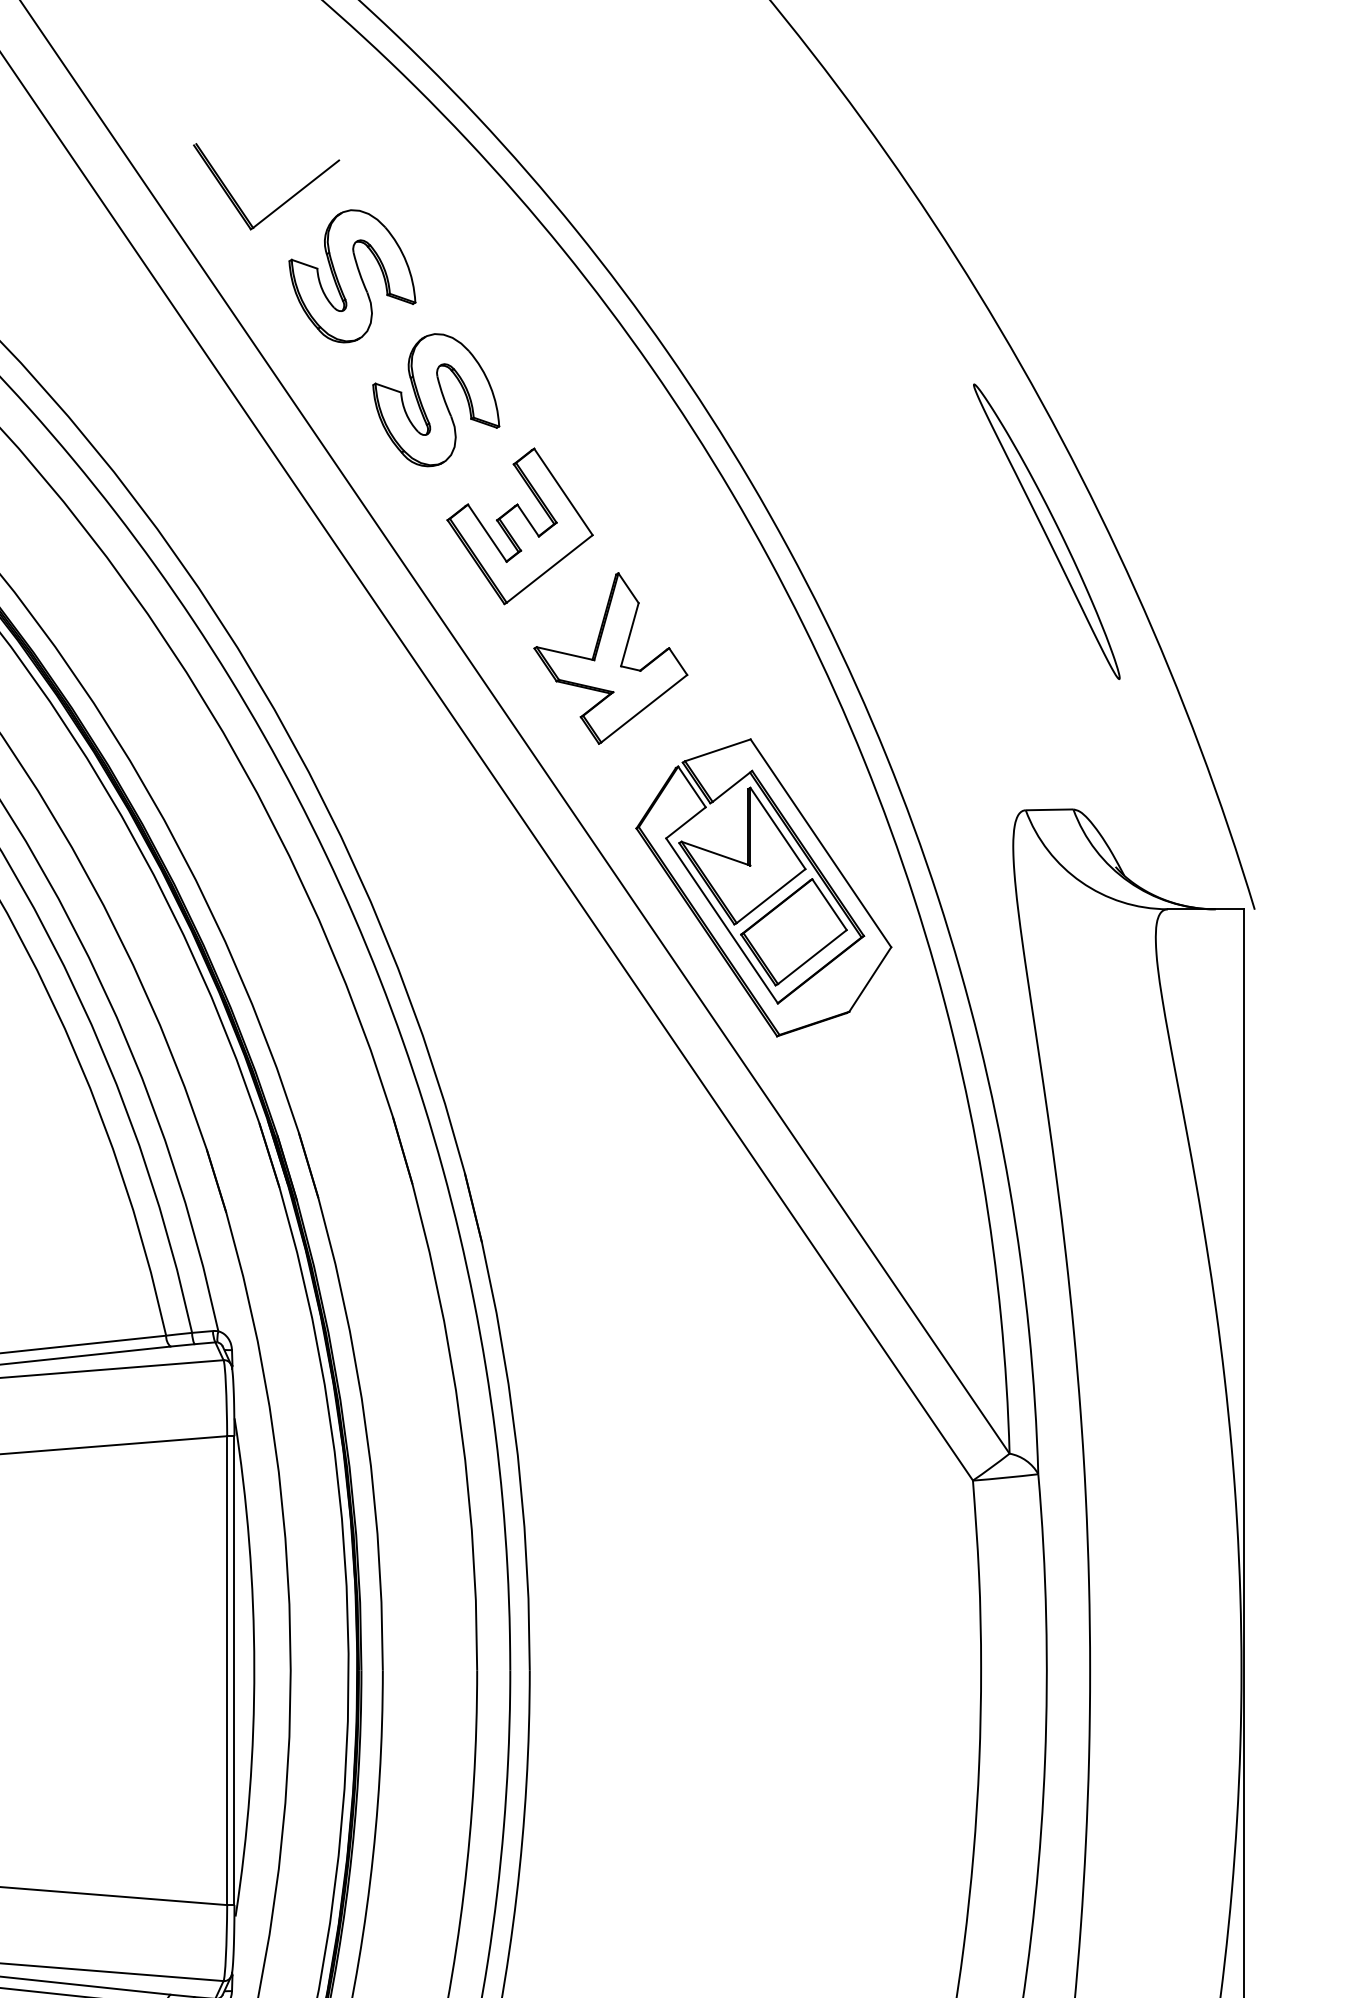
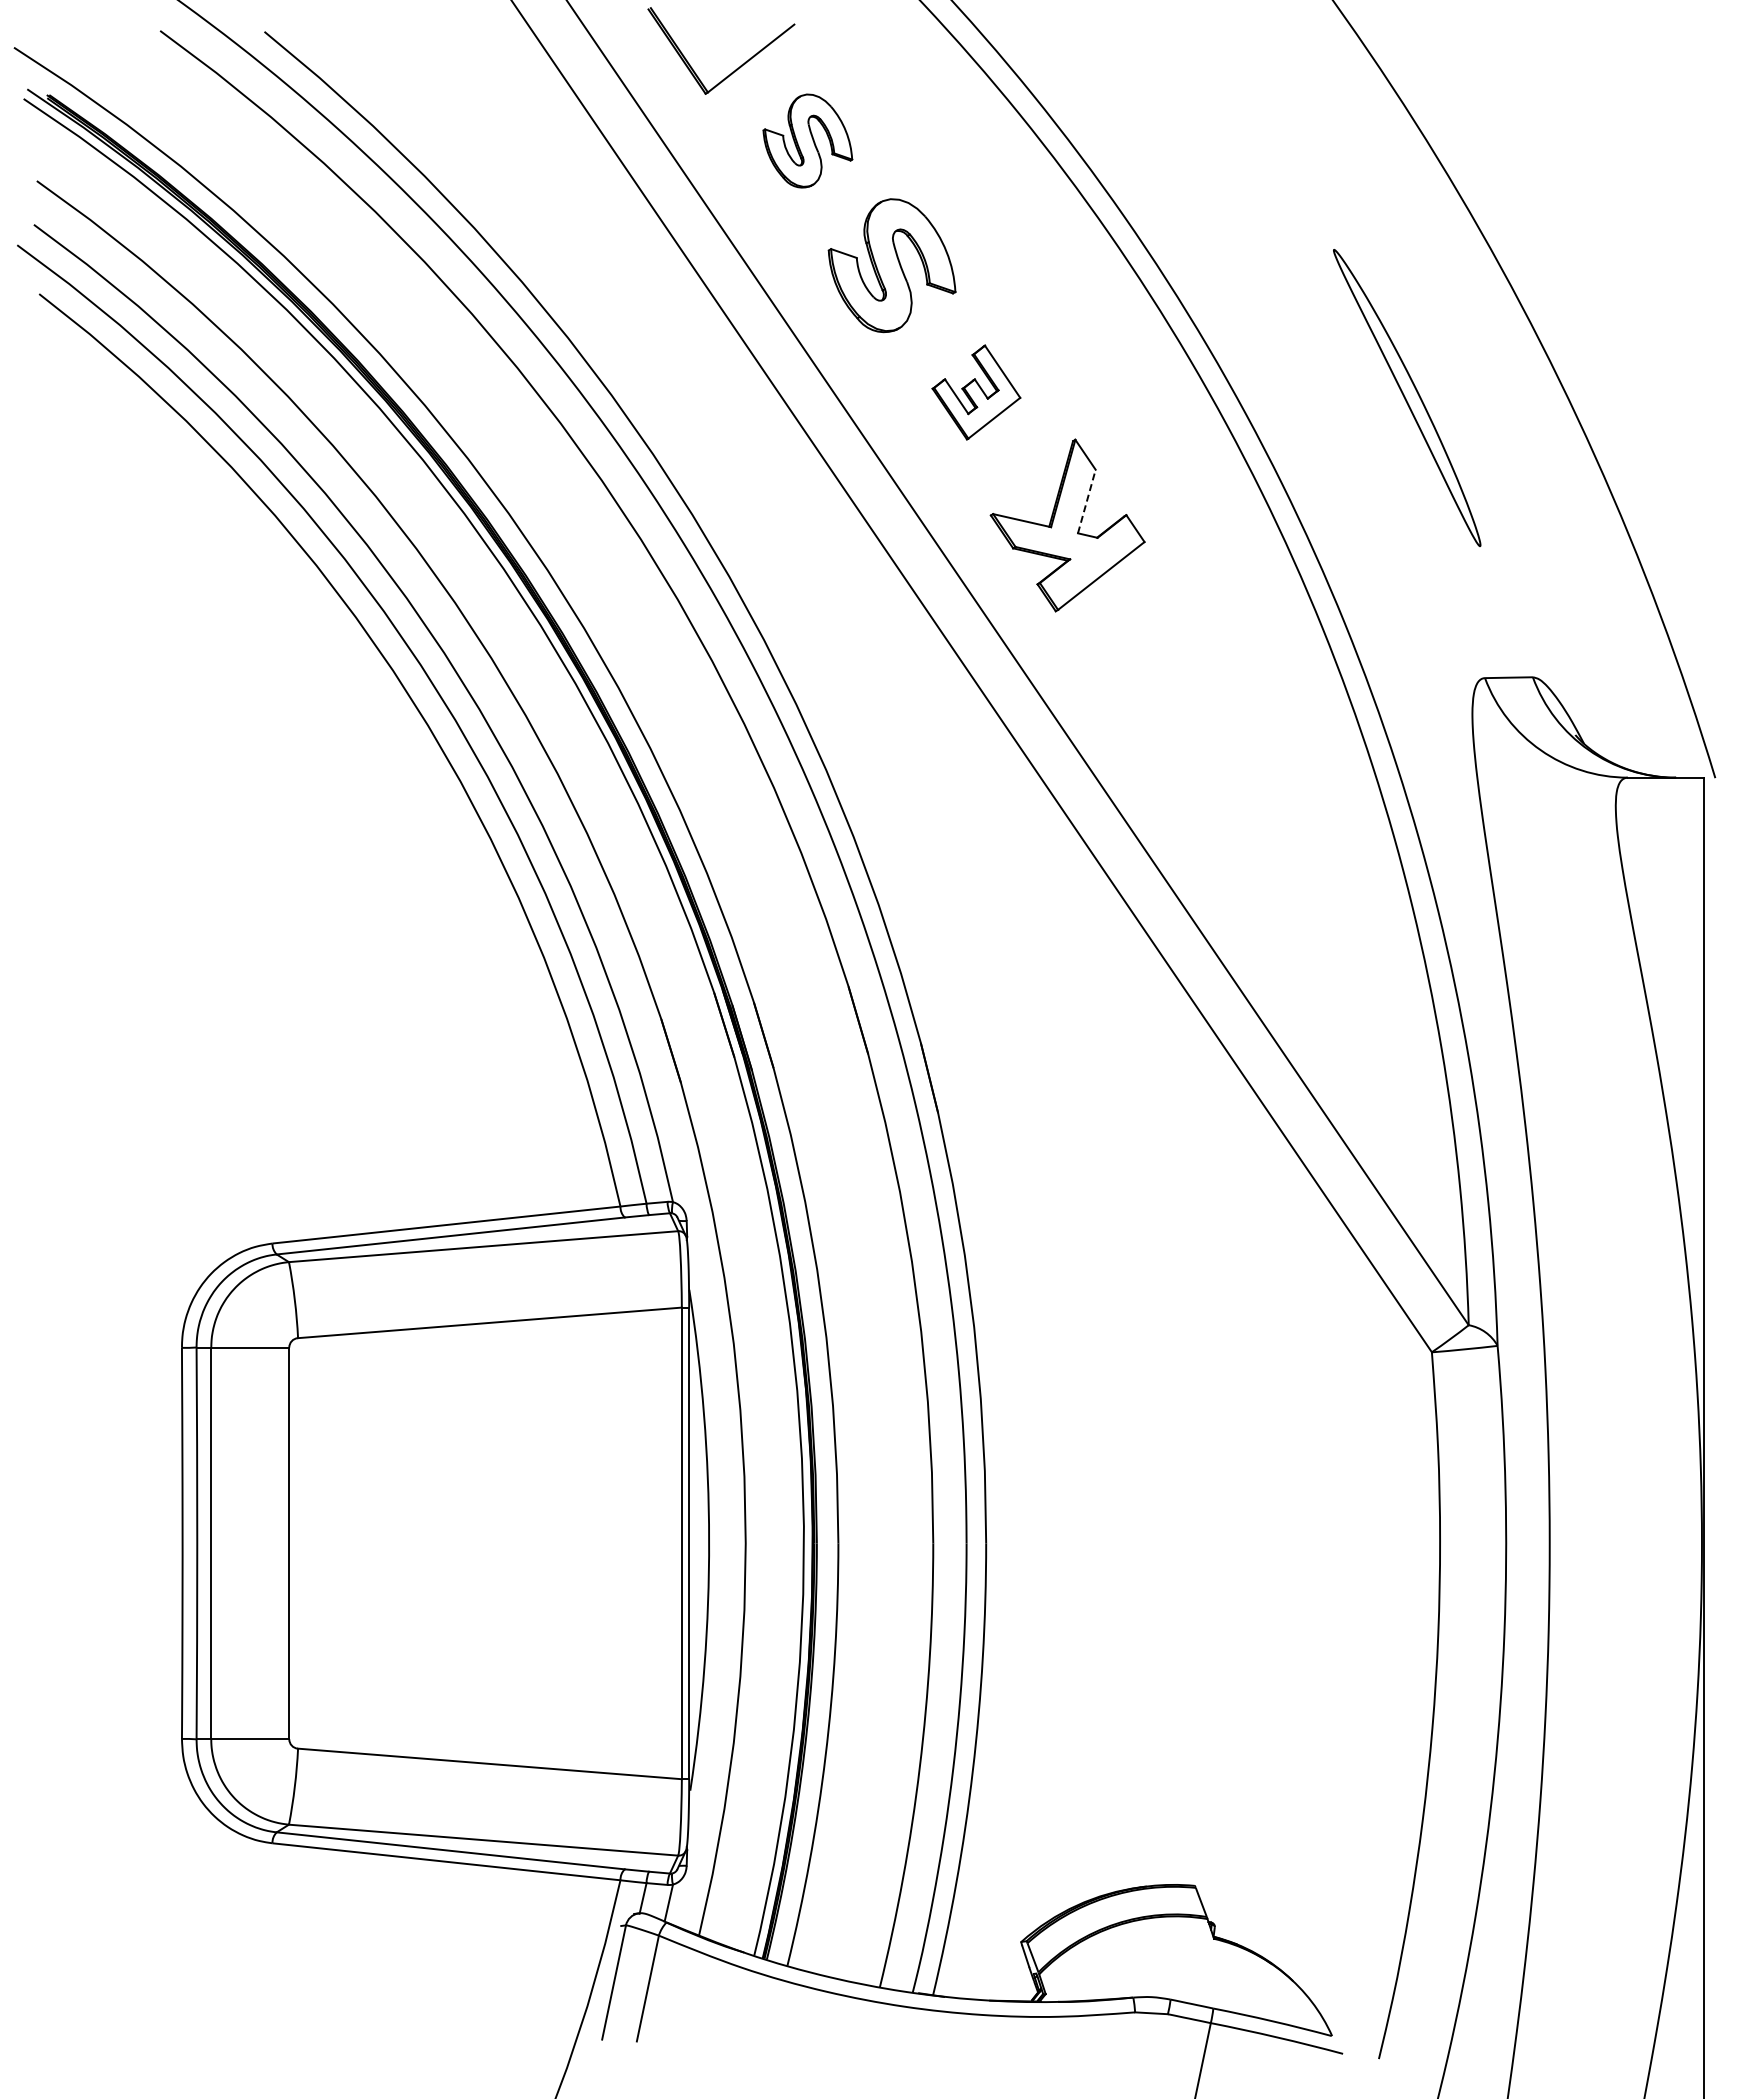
part: (352, 275) -> (807, 140), size x0.7
part: (520, 526) -> (976, 392), size x0.6
part: (1047, 531) -> (1407, 397), moved
line: (629, 634) -> (1086, 501), solid -> dashed
part: (763, 887) -> (1221, 755), removed

